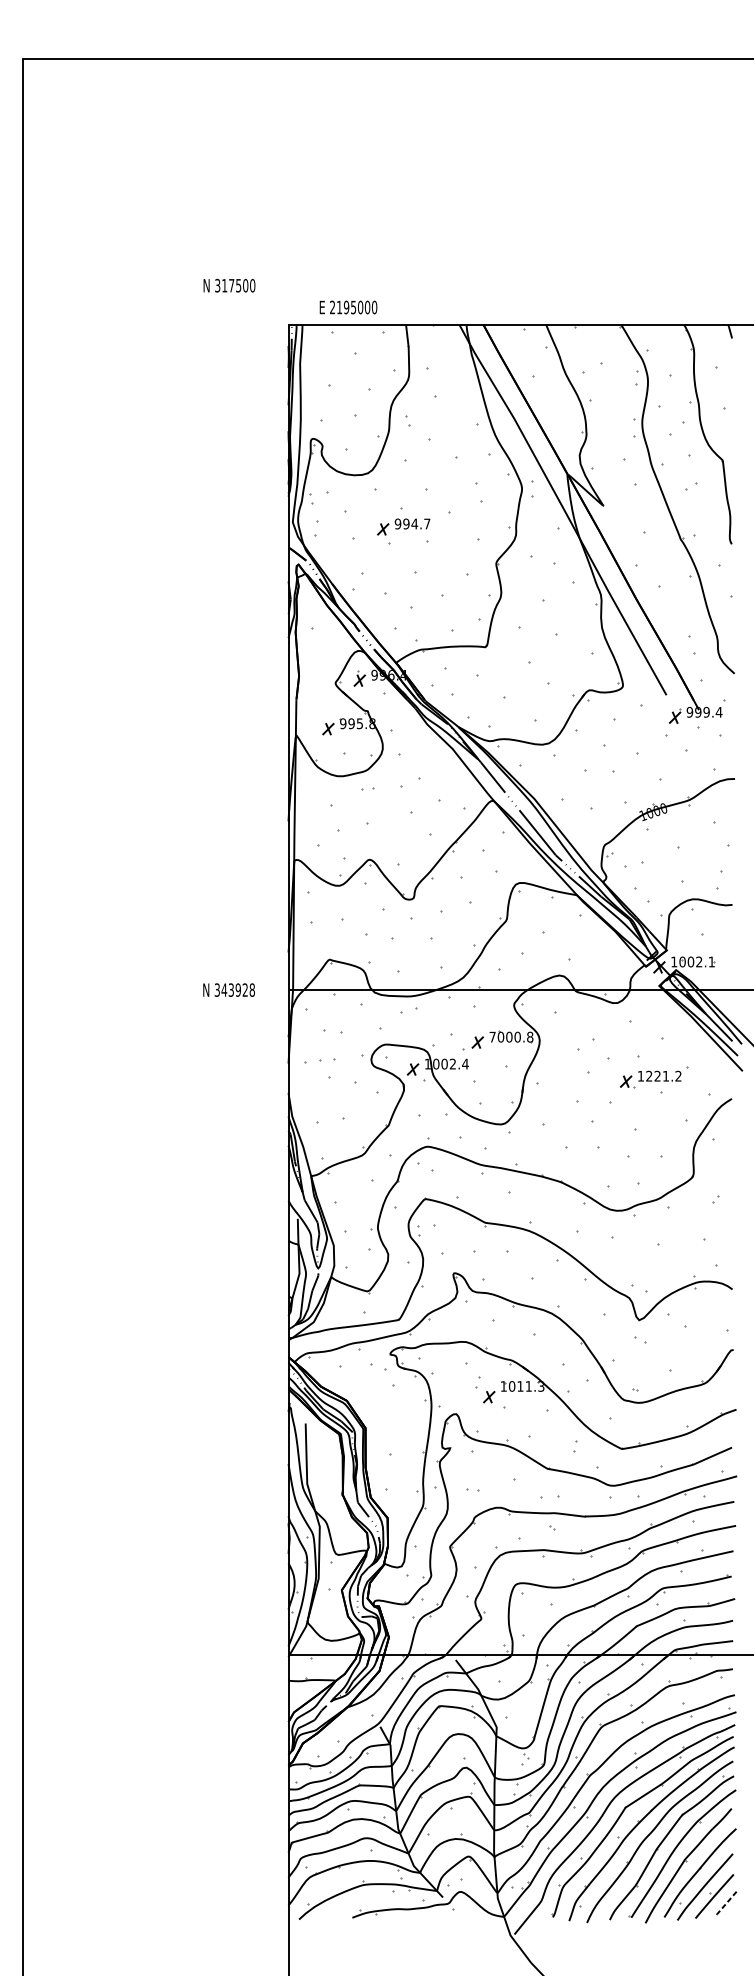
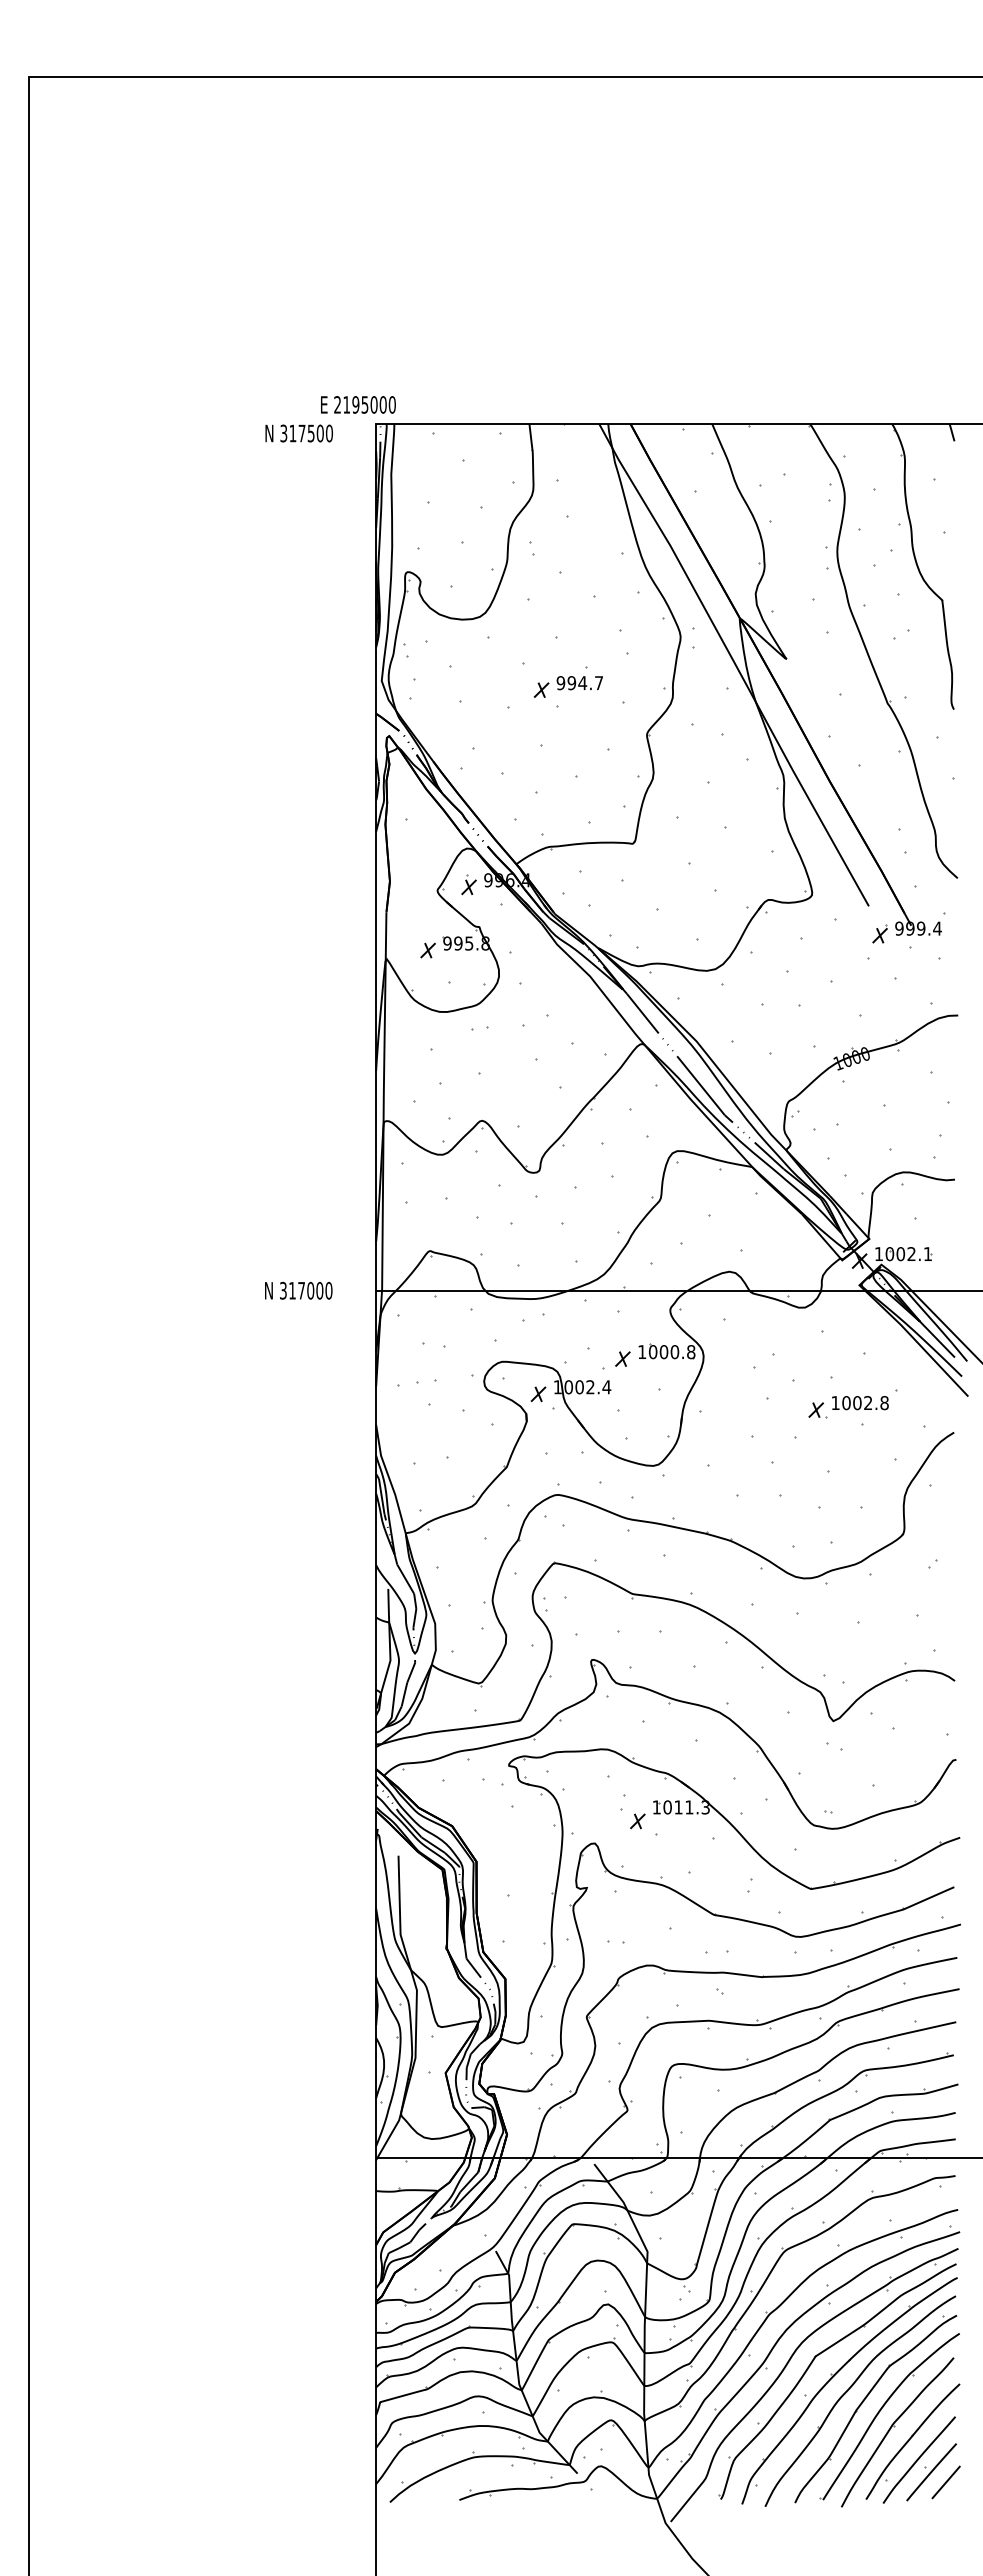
text: (228, 285) -> (298, 433), moved
text: (348, 307) -> (358, 404), moved
part: (403, 526) -> (567, 686), moved
text: (238, 989) -> (310, 1290), 343928 -> 317000
text: (492, 1036) -> (642, 1351), 7000.8 -> 1000.8
text: (663, 1076) -> (865, 1403), 1221.2 -> 1002.8
line: (725, 1905) -> (945, 2483), dashed -> solid

